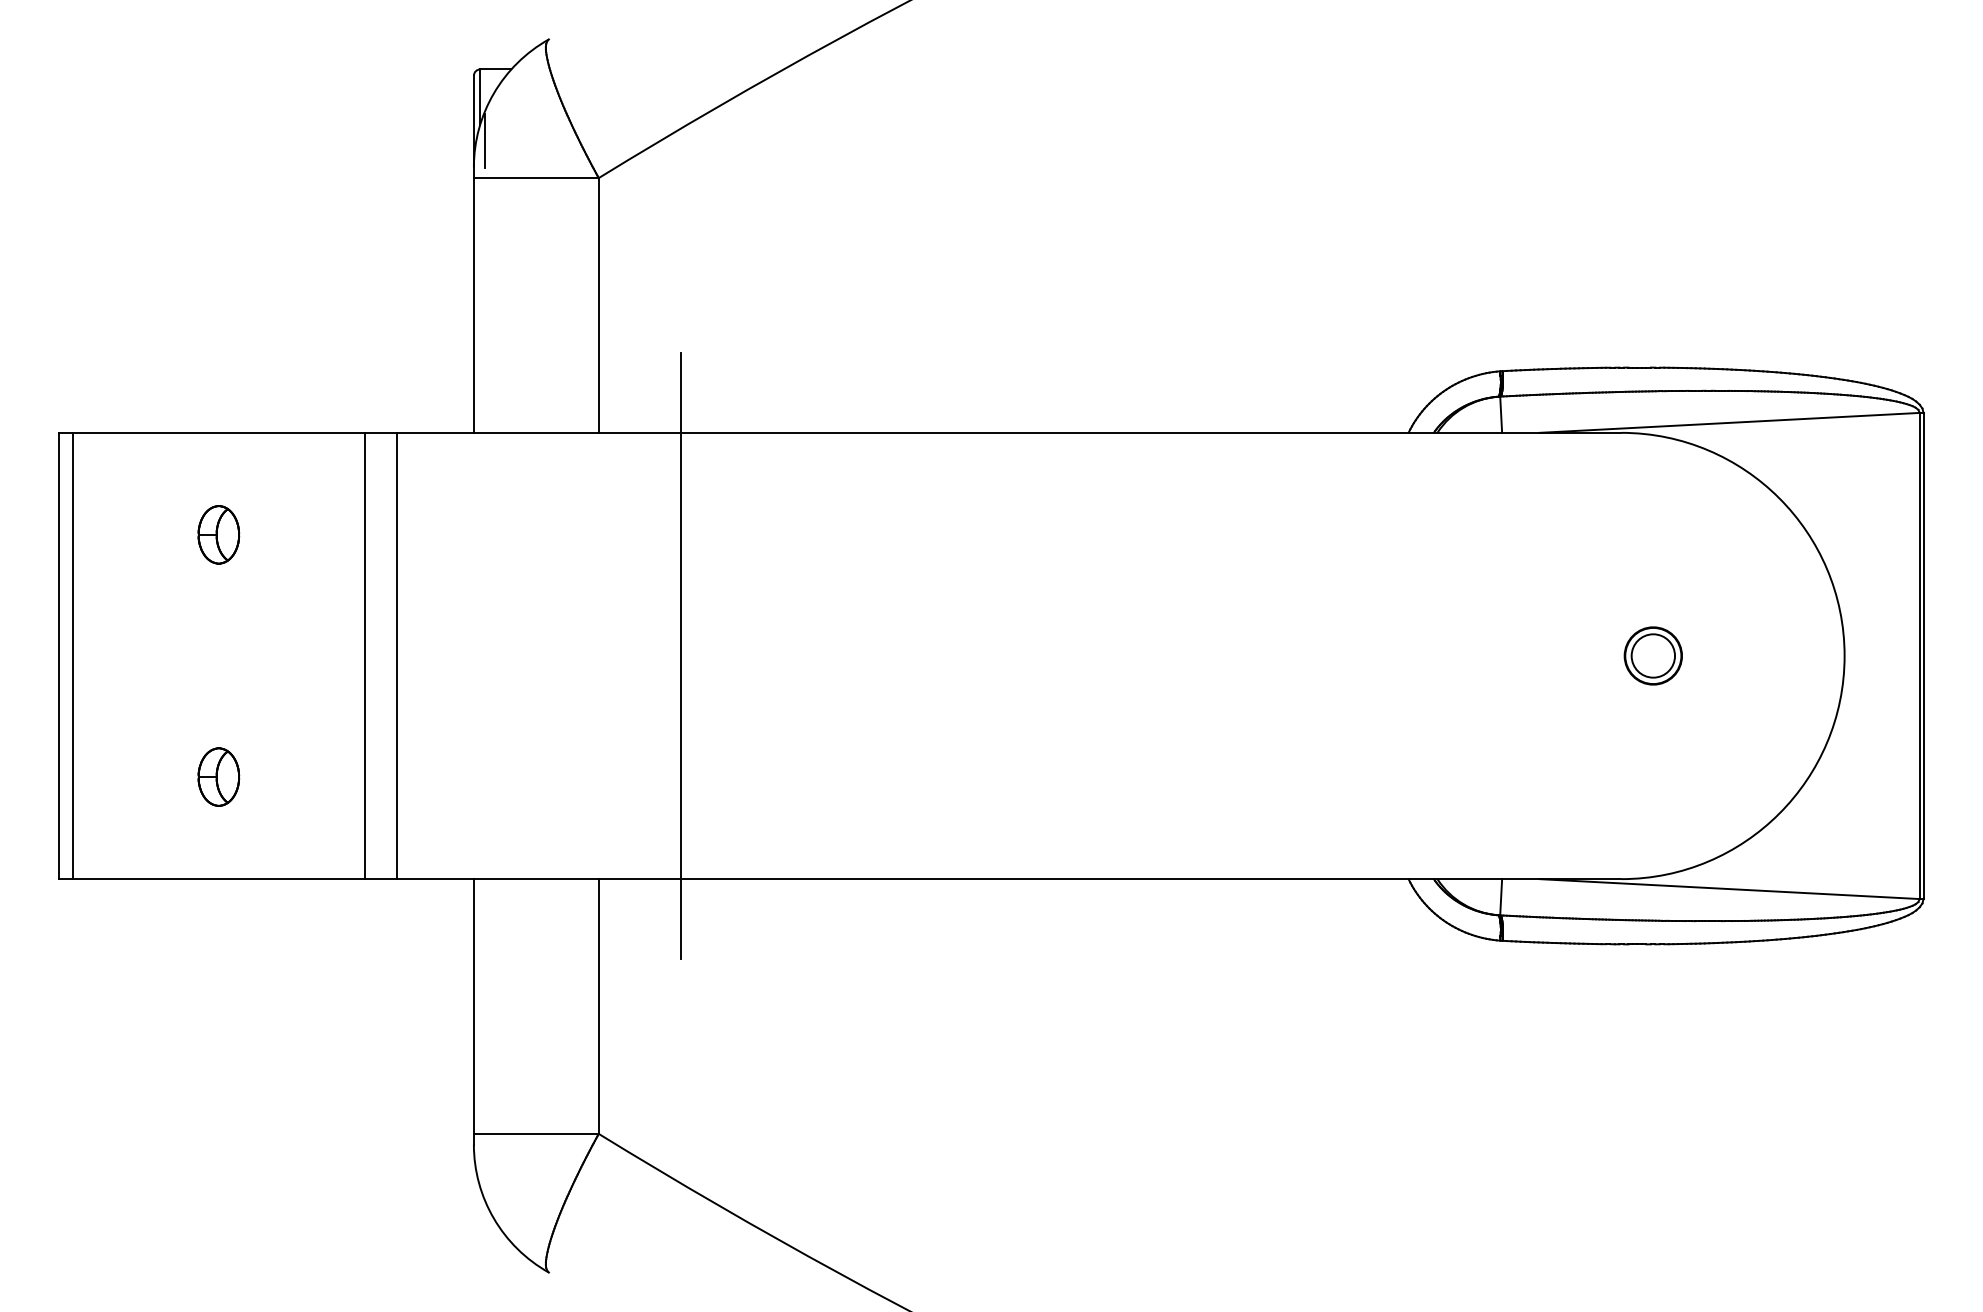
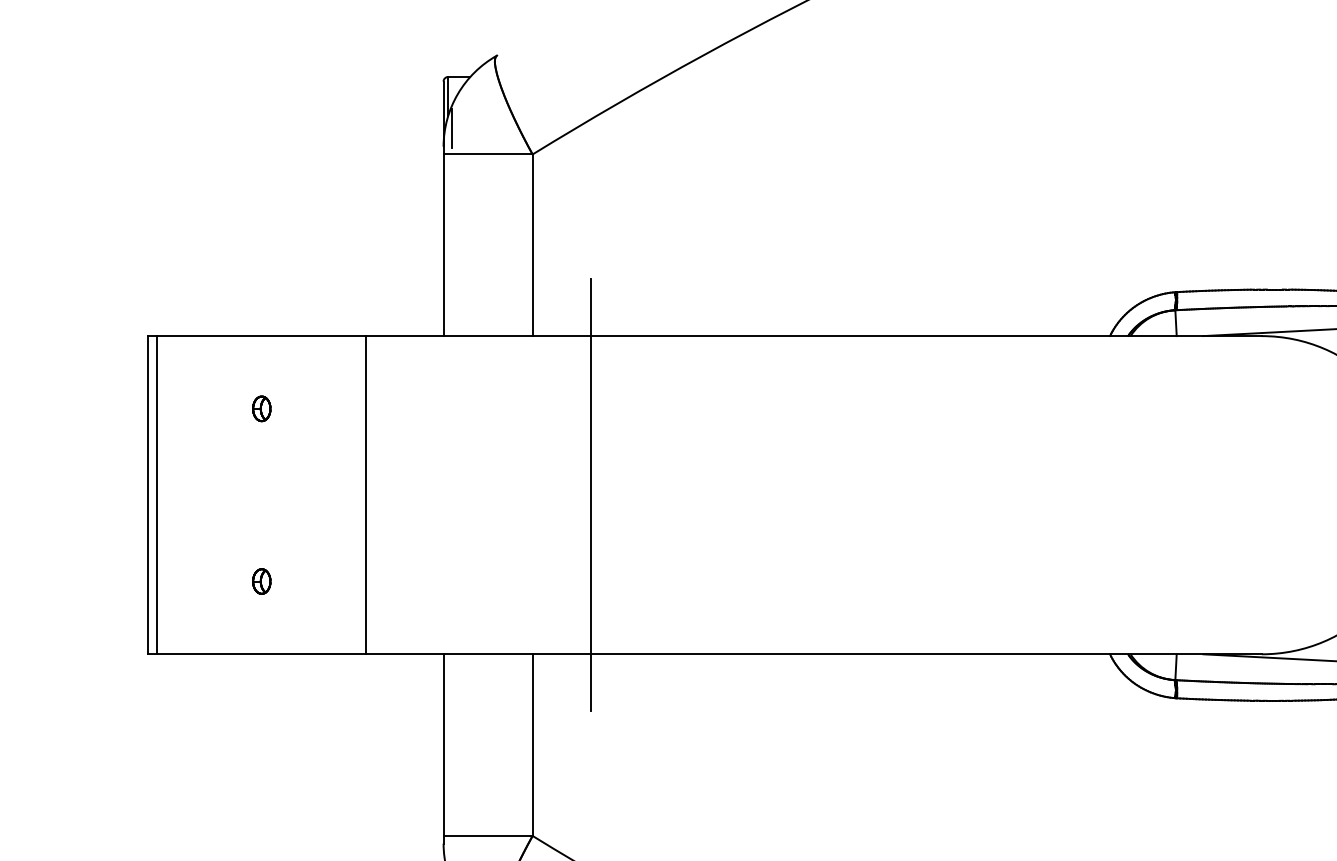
part: (218, 534) -> (261, 408), size x0.6
line: (396, 655) -> (388, 494), removed
part: (1652, 655) -> (1283, 494), removed
part: (218, 776) -> (261, 581), size x0.6

